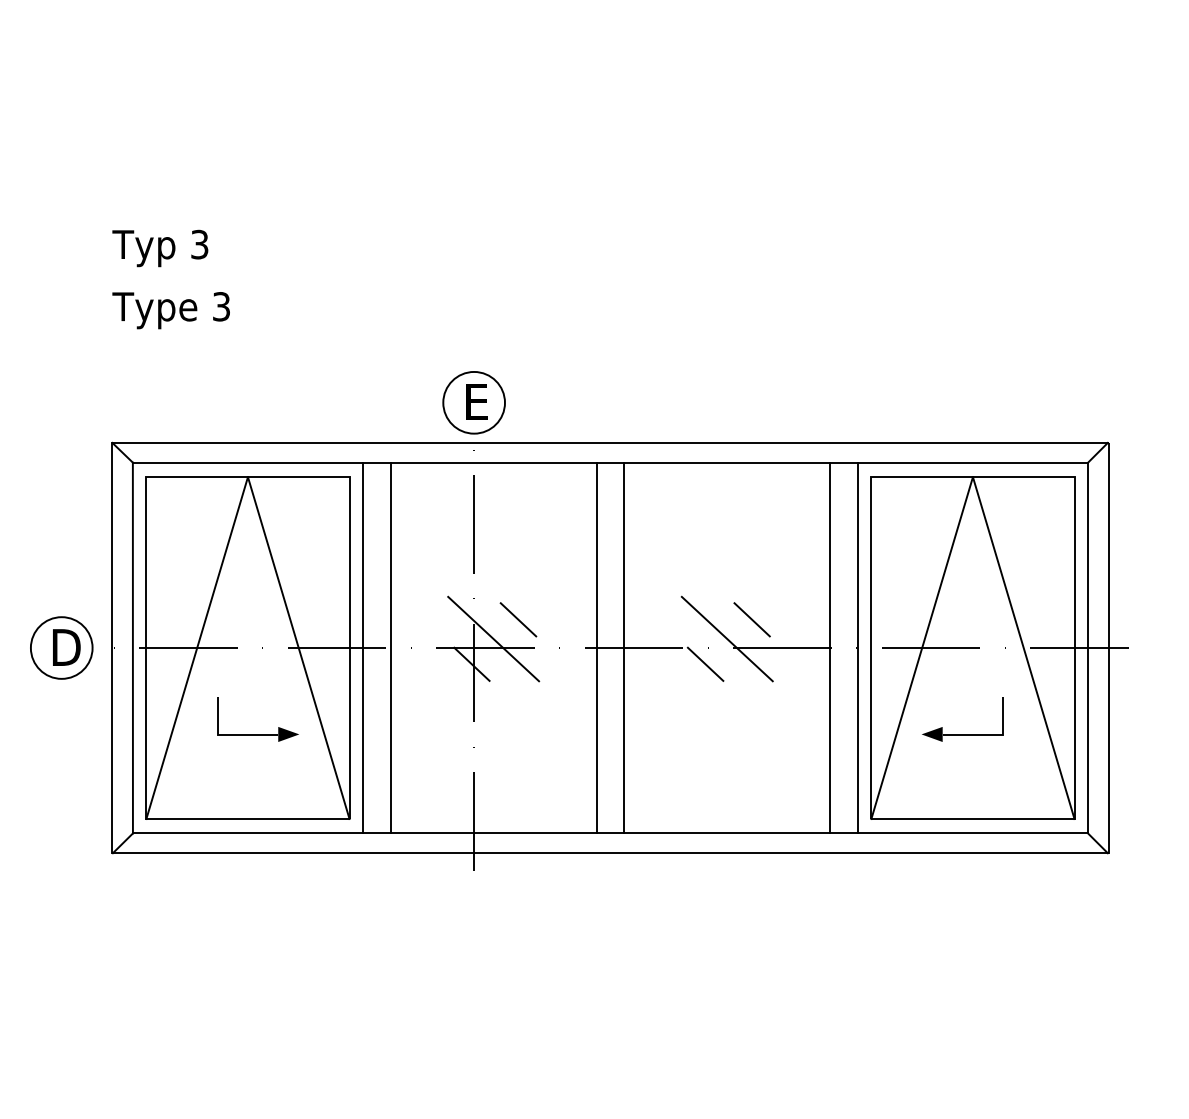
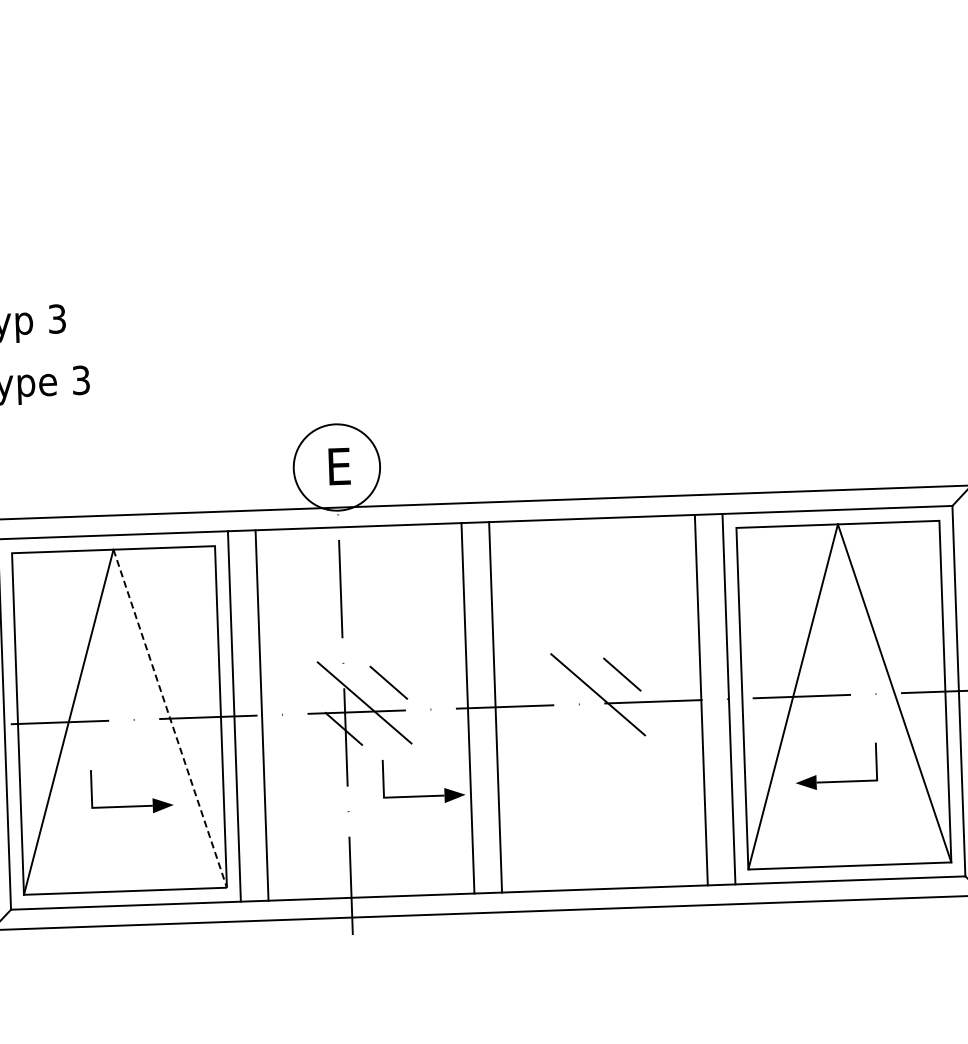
circle: (474, 402) -> (337, 467), size x1.4
line: (298, 648) -> (170, 719), solid -> dashed
line: (705, 663) -> (577, 719), removed
part: (549, 734) -> (423, 796), added

